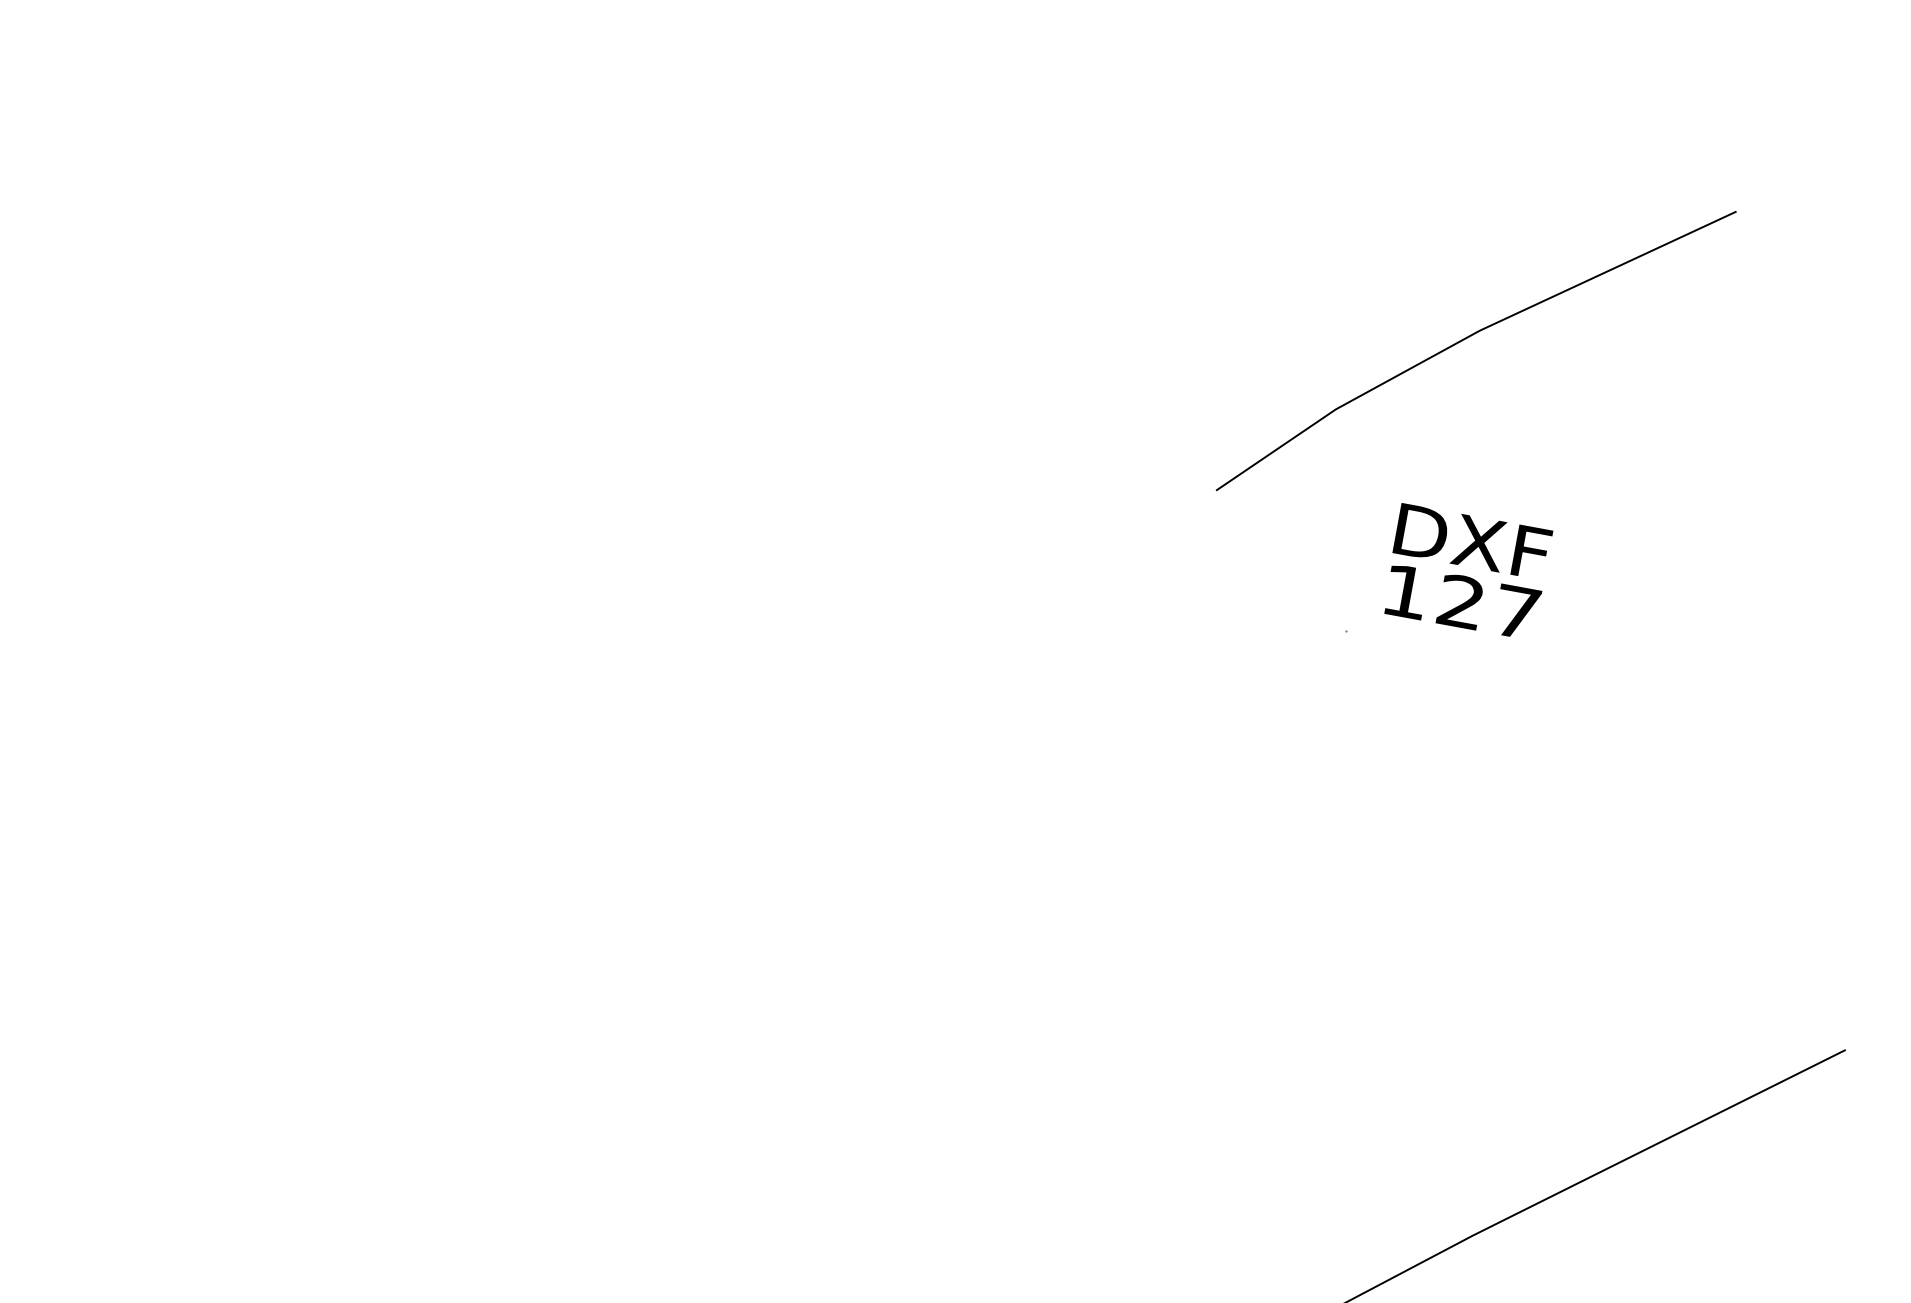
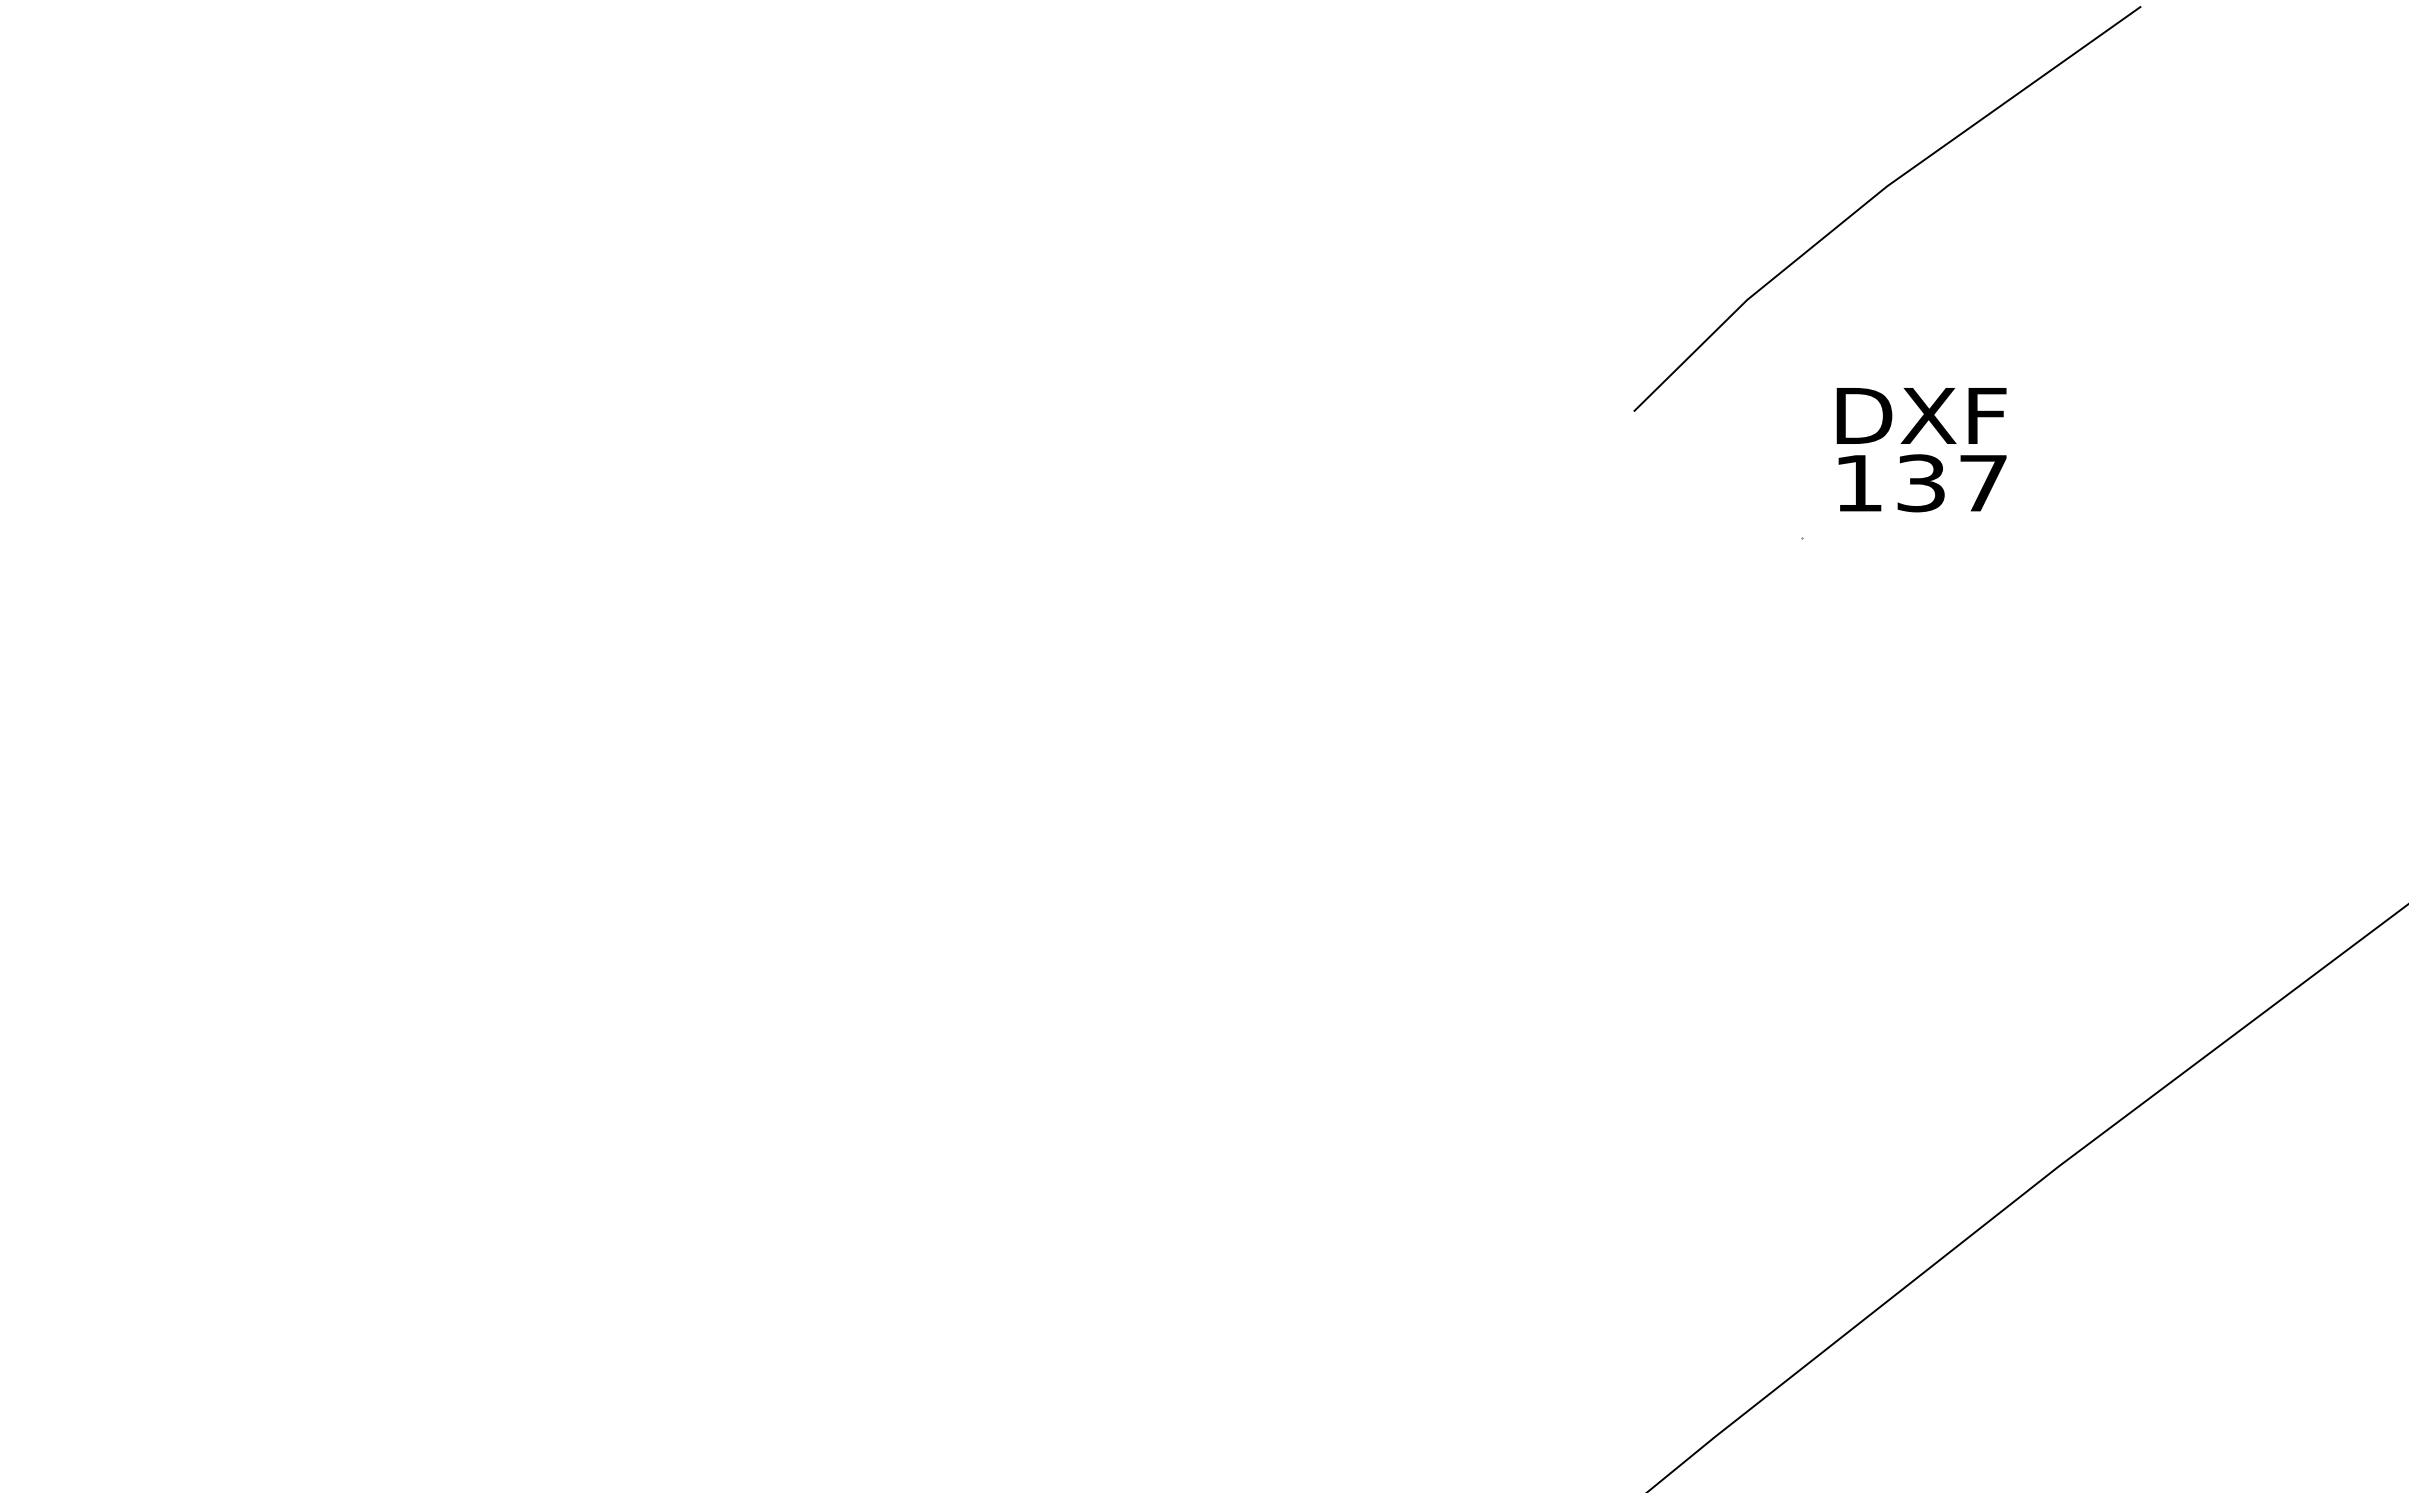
text: (1460, 602) -> (1920, 483), 127 -> 137

